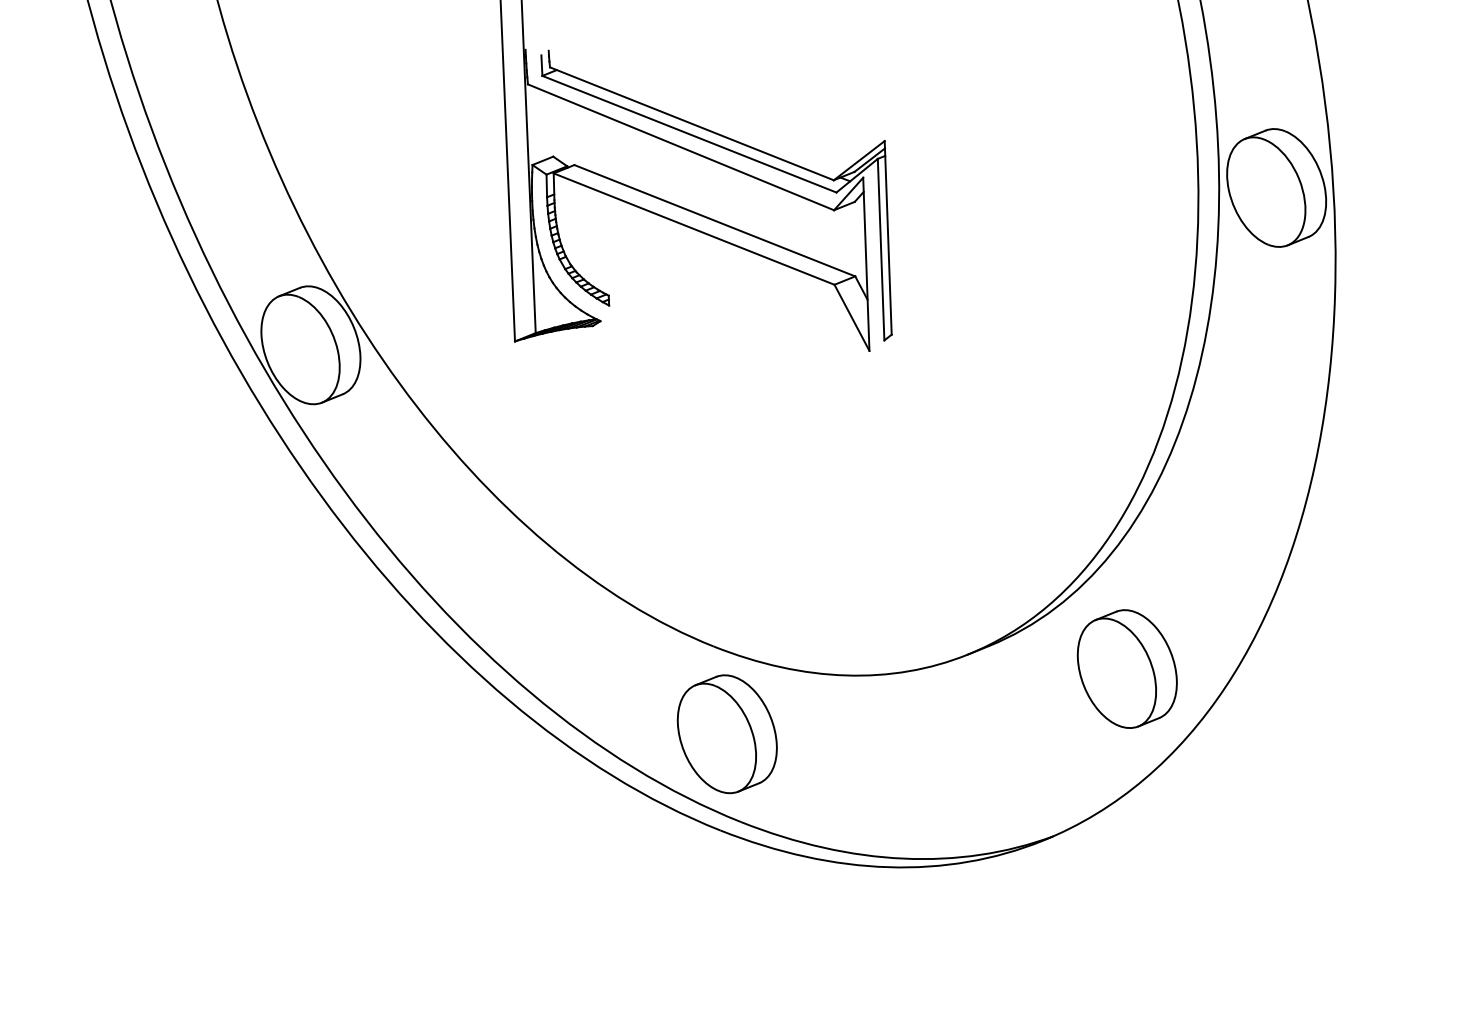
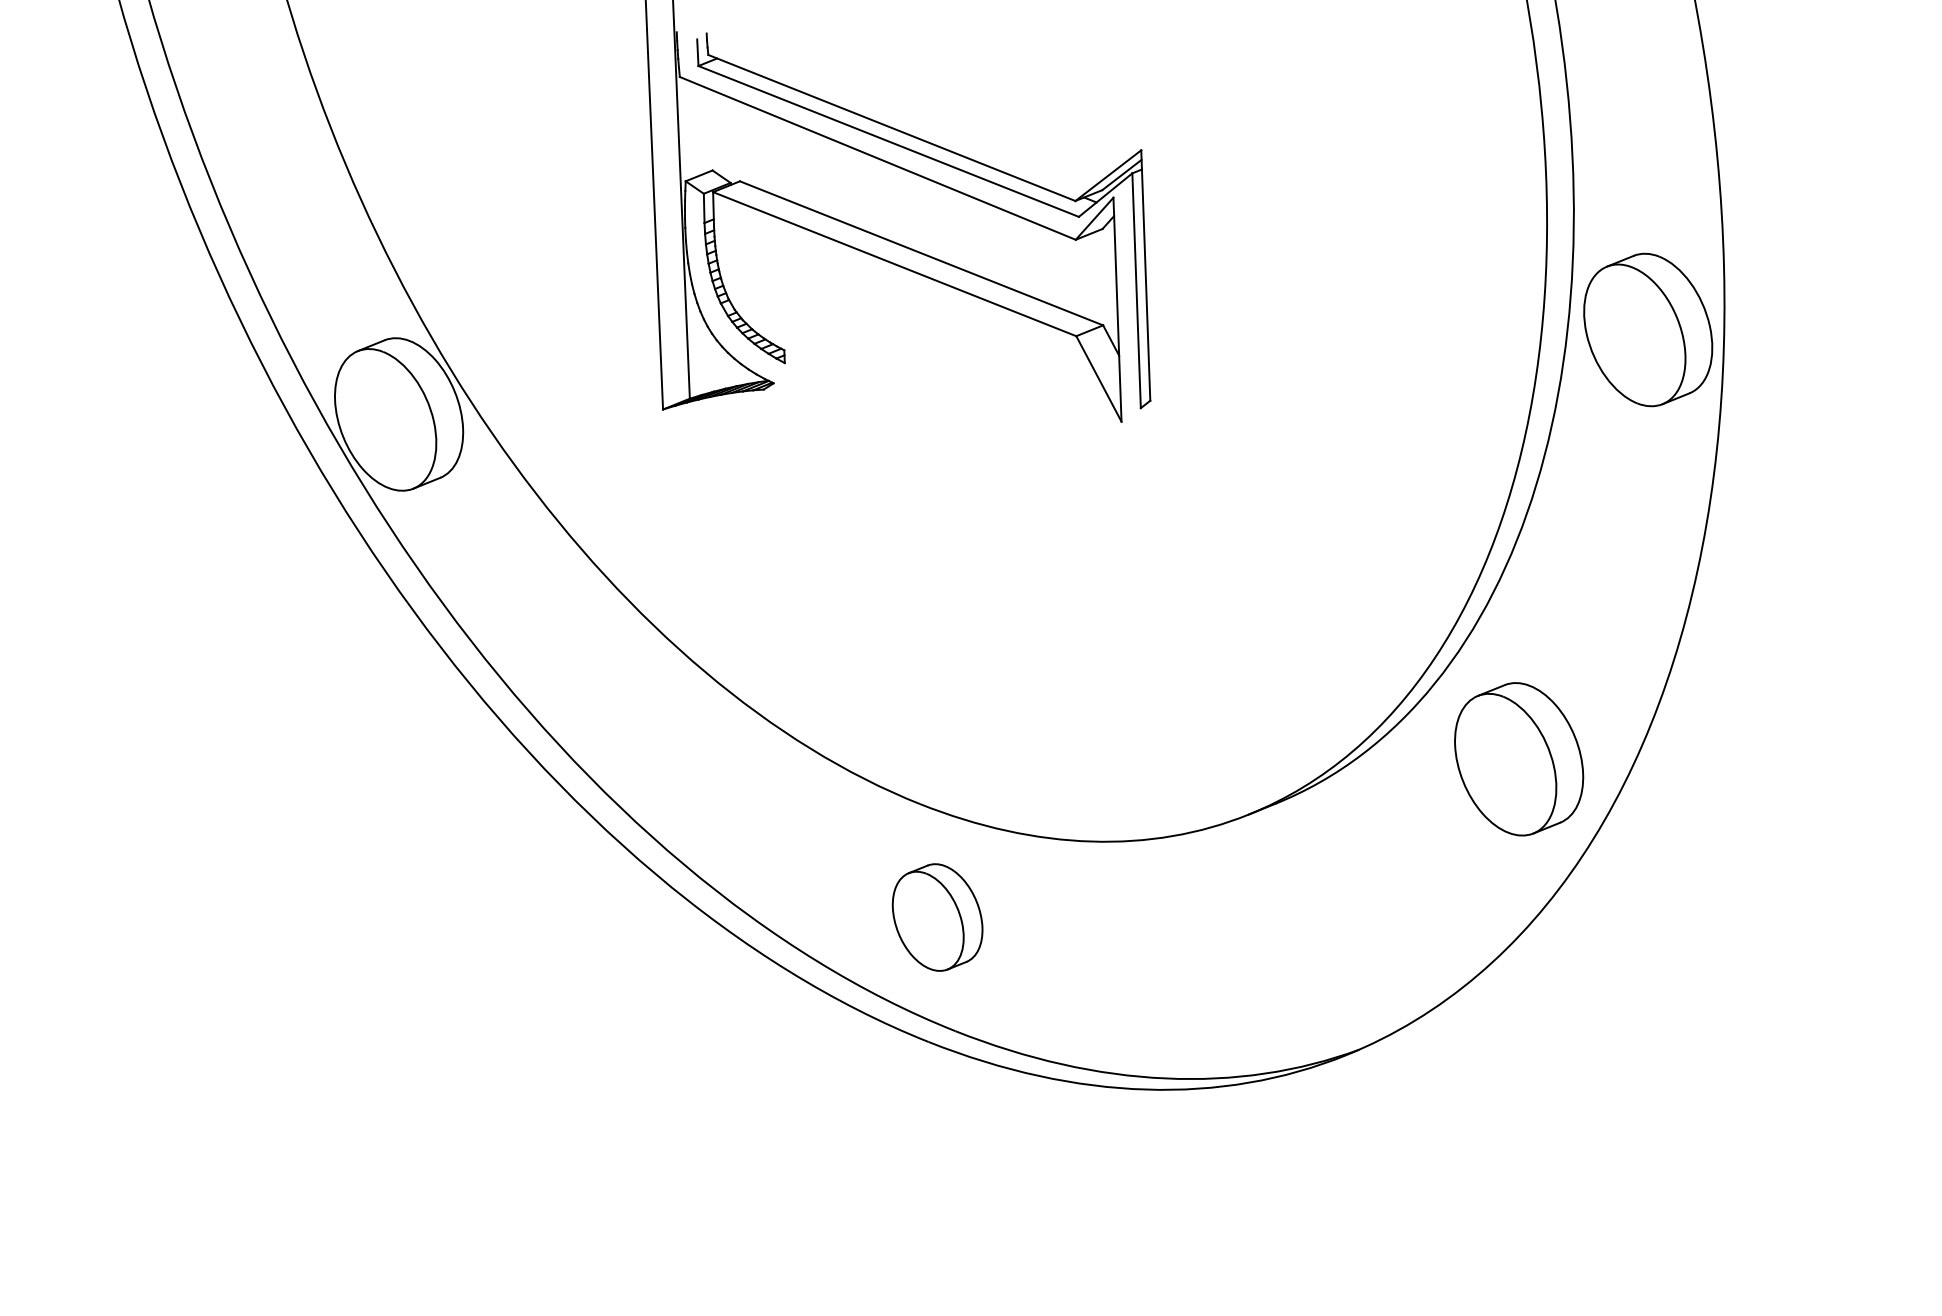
part: (1276, 187) -> (1648, 329), moved
part: (1127, 669) -> (1519, 759), moved
part: (727, 734) -> (937, 917), size x0.7

